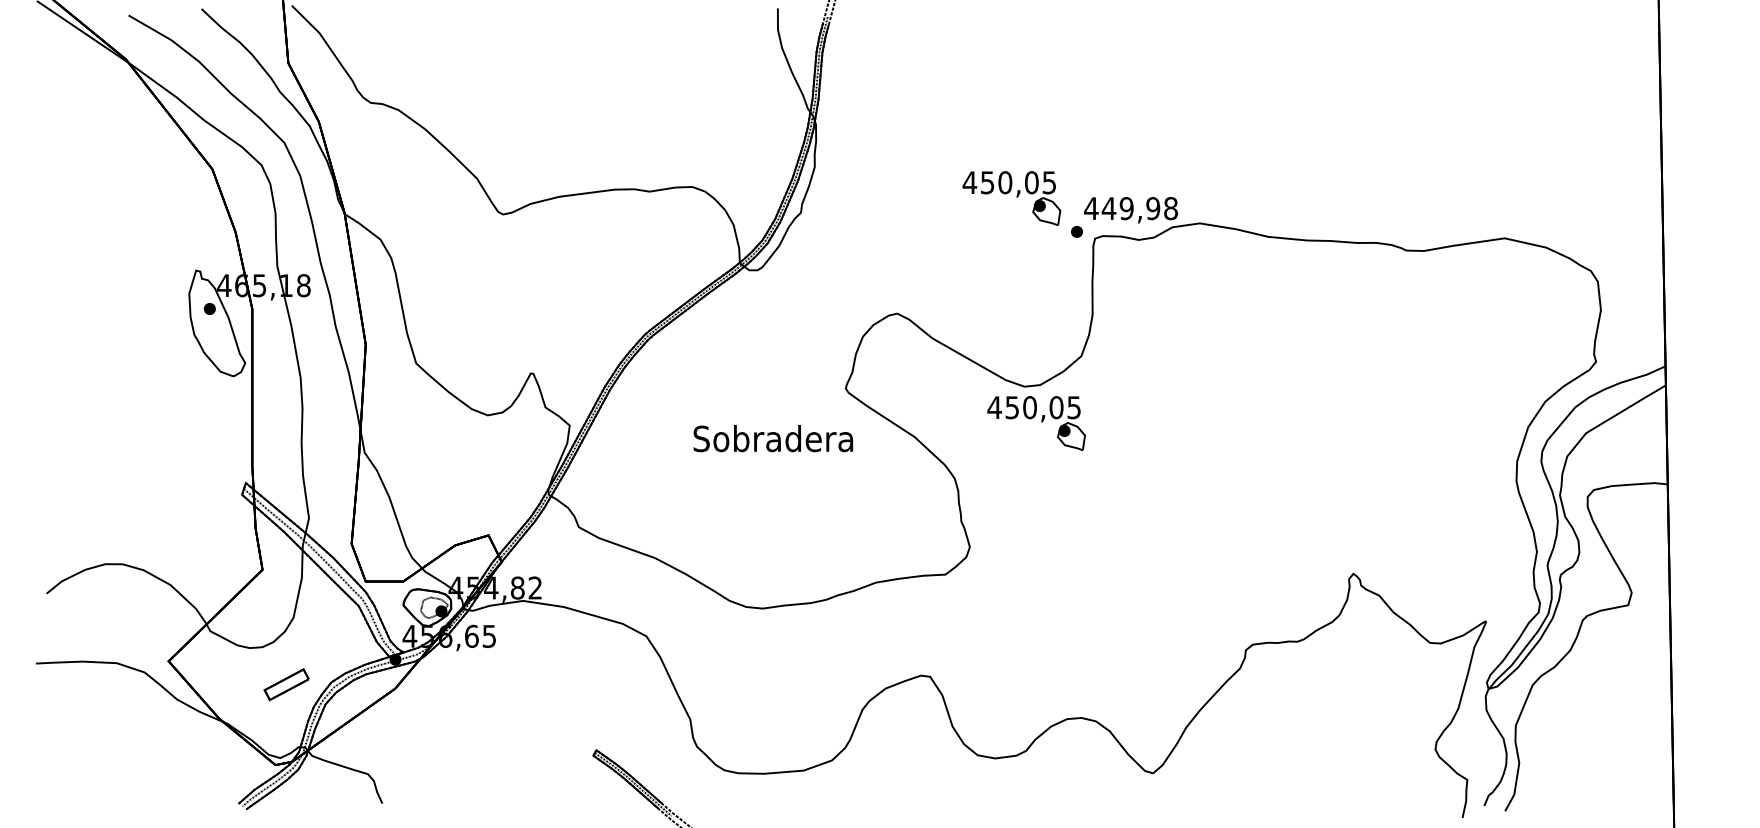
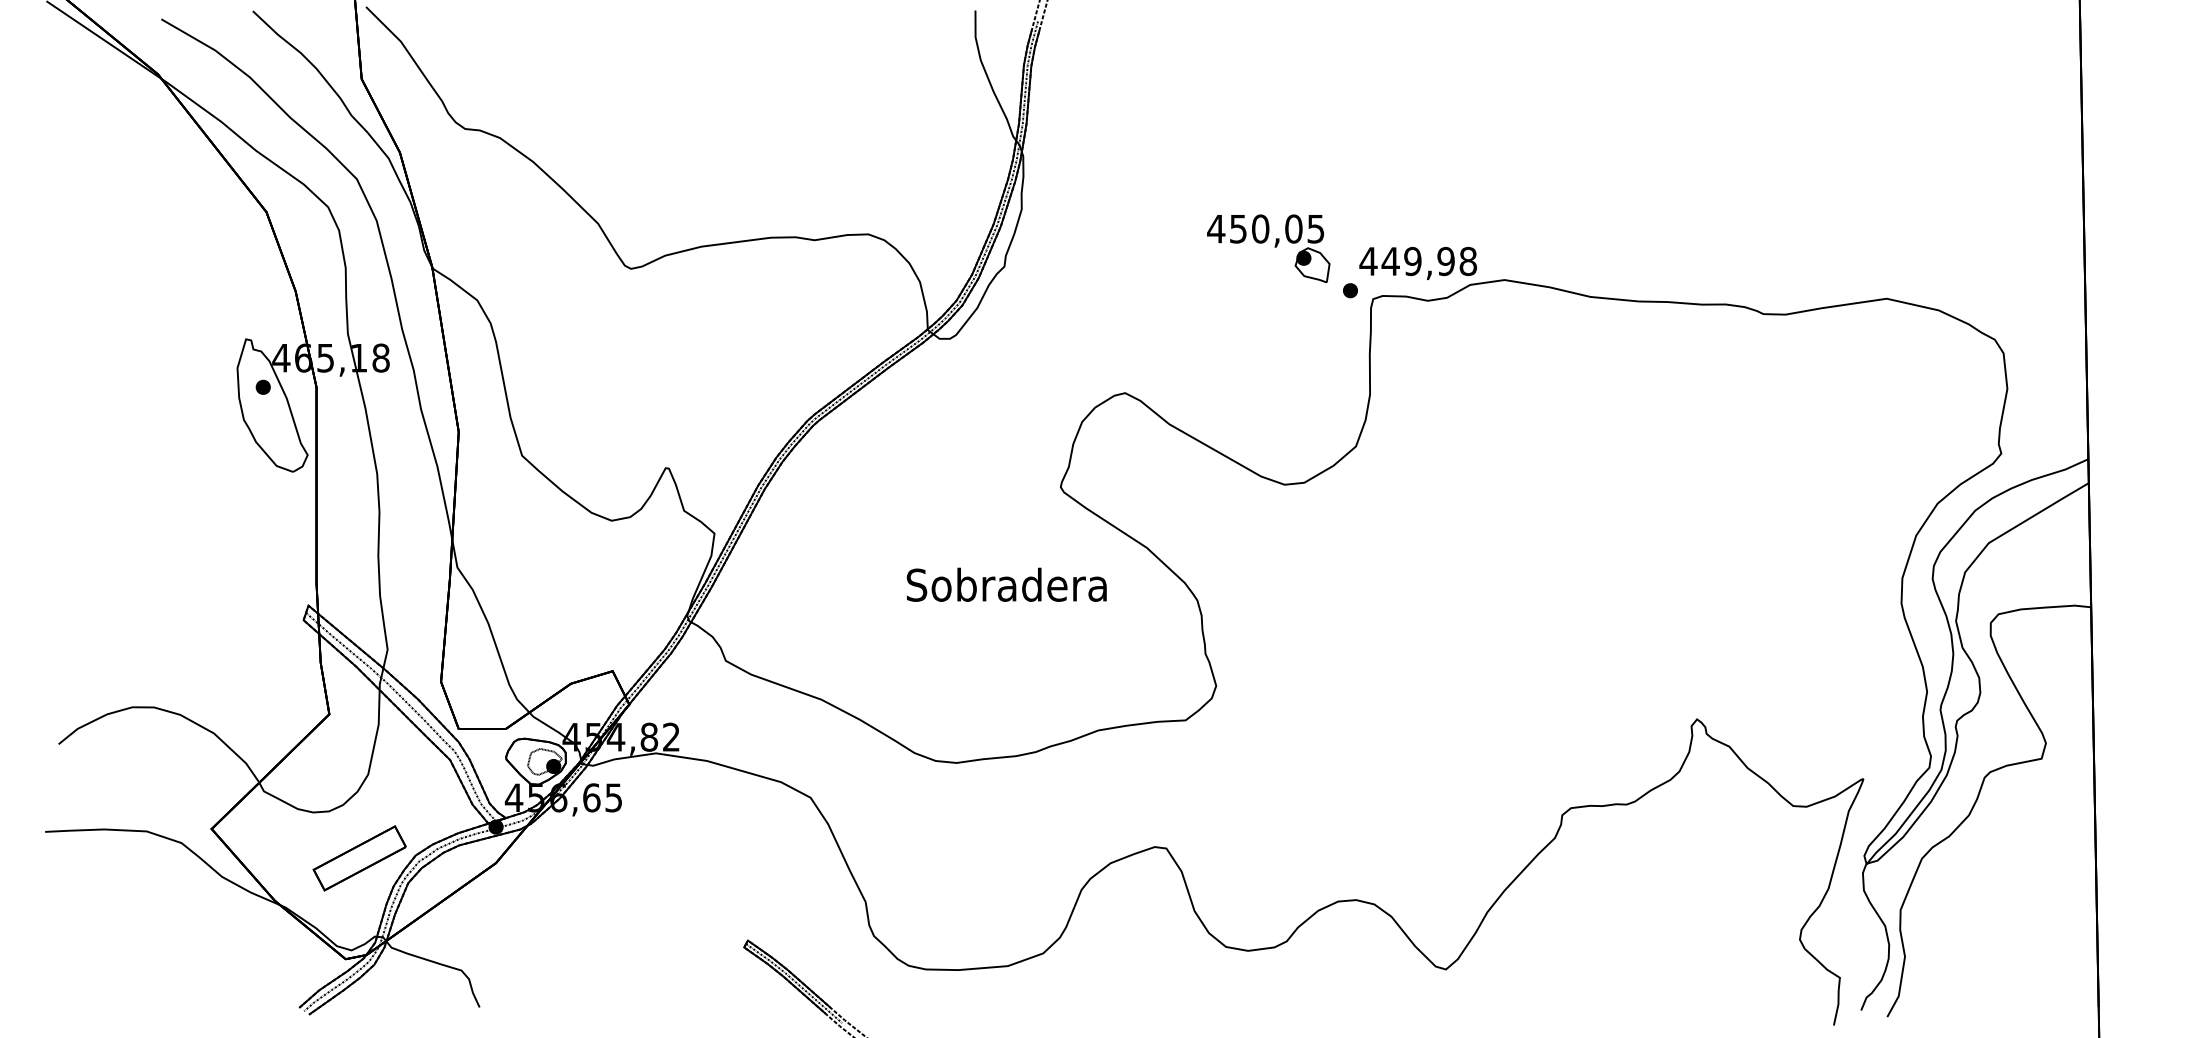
part: (1041, 422) -> (1305, 529), removed
text: (773, 438) -> (1006, 584), moved
part: (286, 684) -> (359, 858), size x1.67

